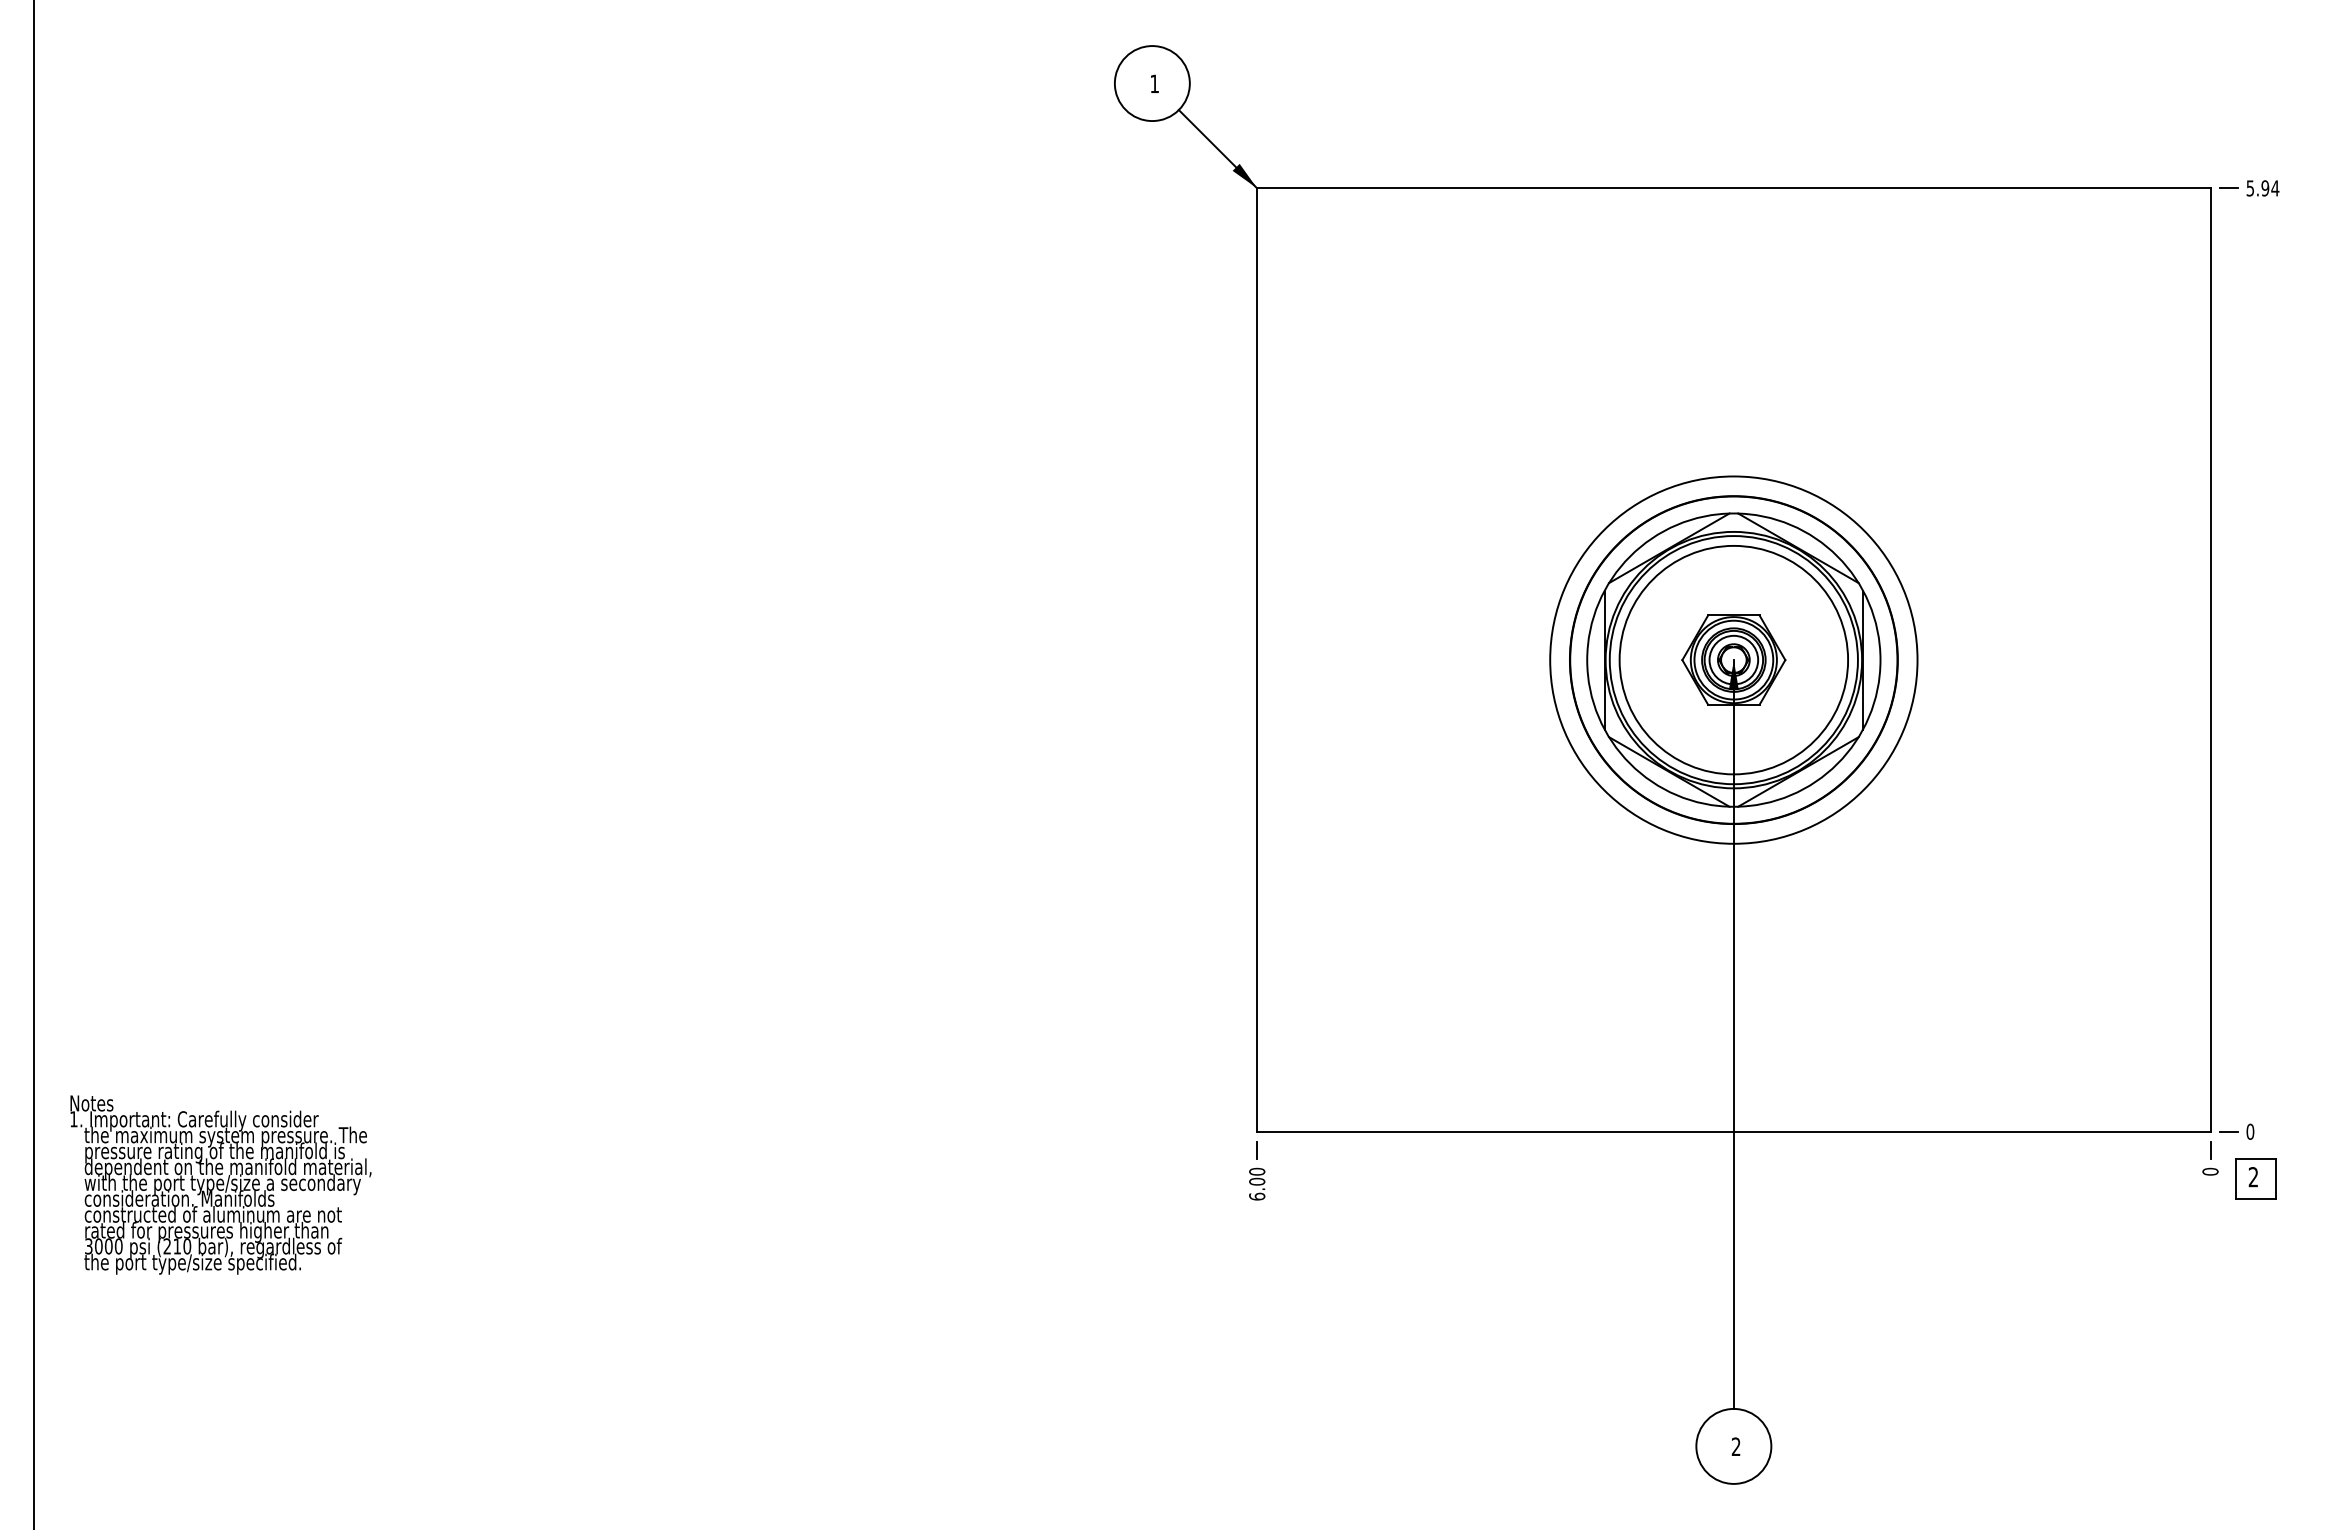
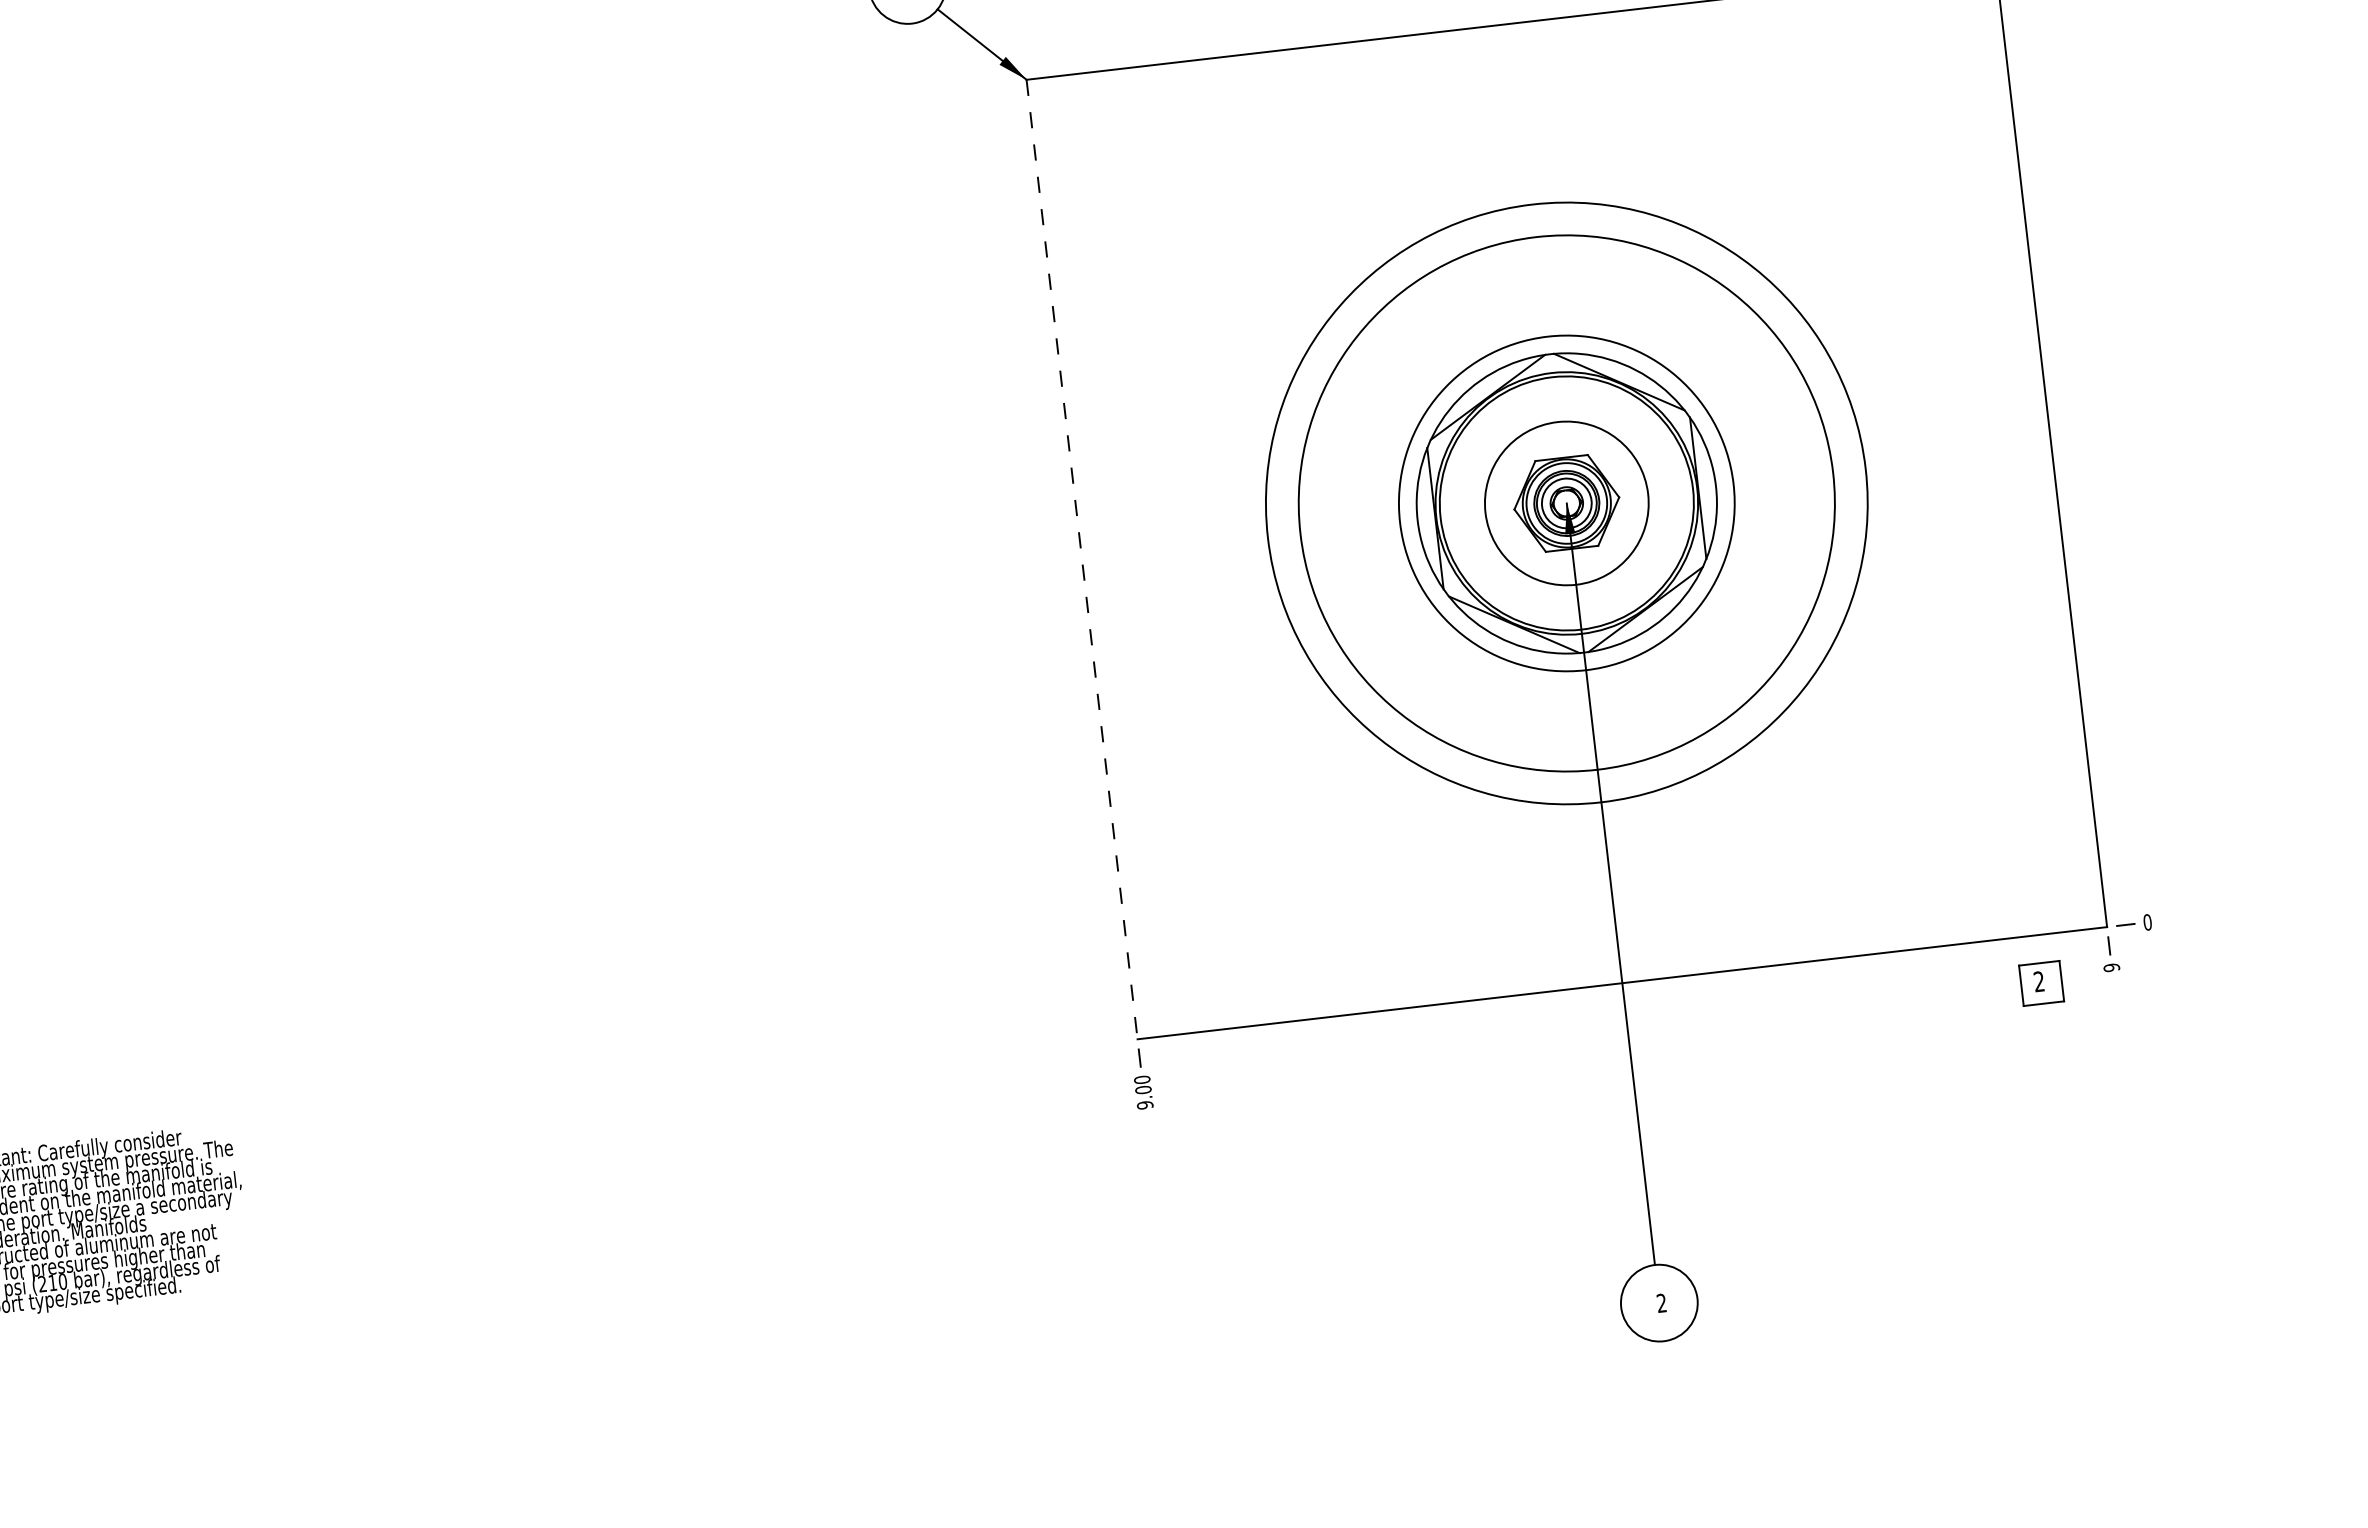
circle: (1733, 659) -> (1566, 502), size x0.7
circle: (1733, 659) -> (1566, 502), size x1.6
circle: (1733, 659) -> (1566, 502), size x1.6
line: (1257, 660) -> (1082, 559), solid -> dashed
text: (2210, 1171) -> (2111, 967), 0 -> 9
part: (2255, 1178) -> (2041, 982), moved
text: (1257, 1196) -> (1145, 1105), 6.00 -> 9.00

